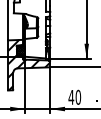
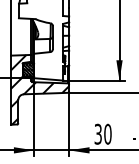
text: (71, 96) -> (98, 133), 40 -> 30

